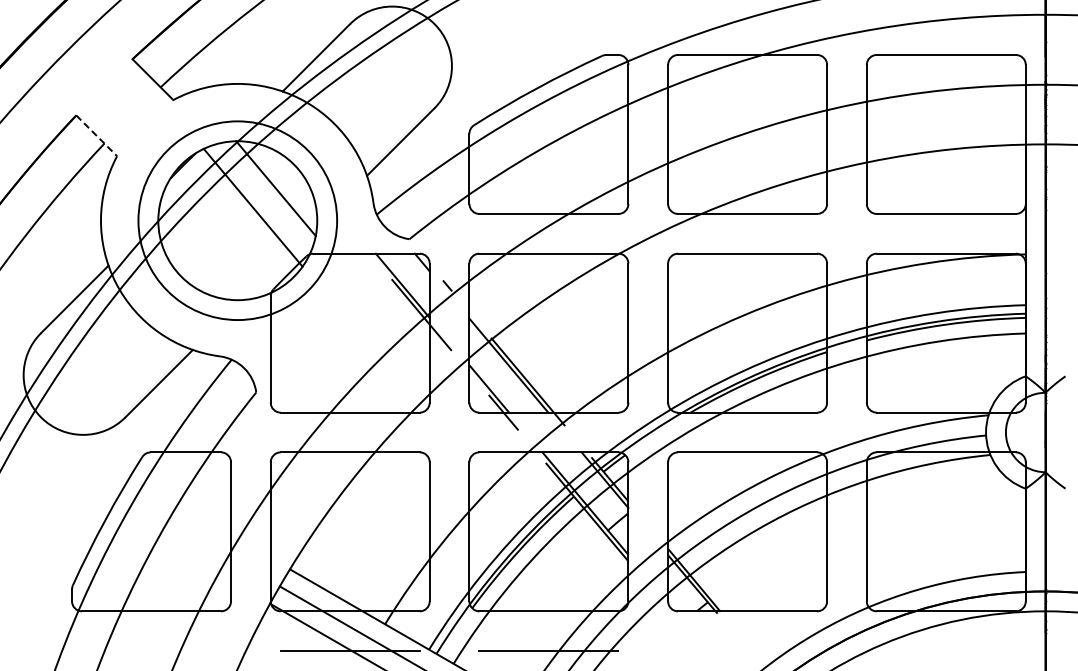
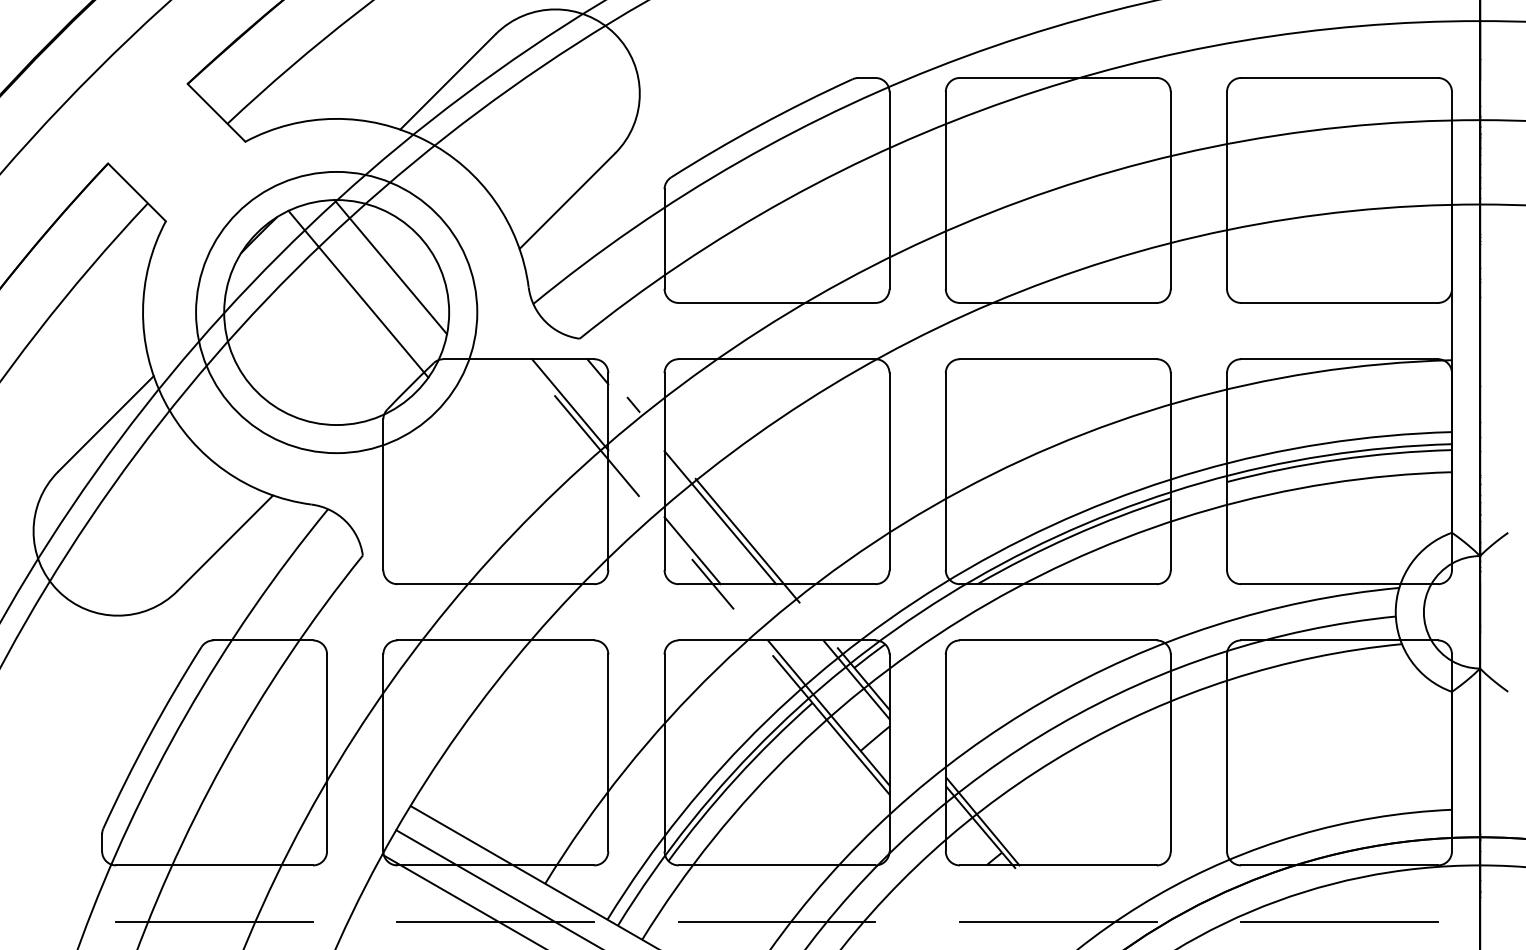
line: (96, 135) -> (136, 191), dashed -> solid
line: (151, 651) -> (214, 922), added
line: (747, 651) -> (1058, 922), added
line: (945, 651) -> (1338, 922), added

